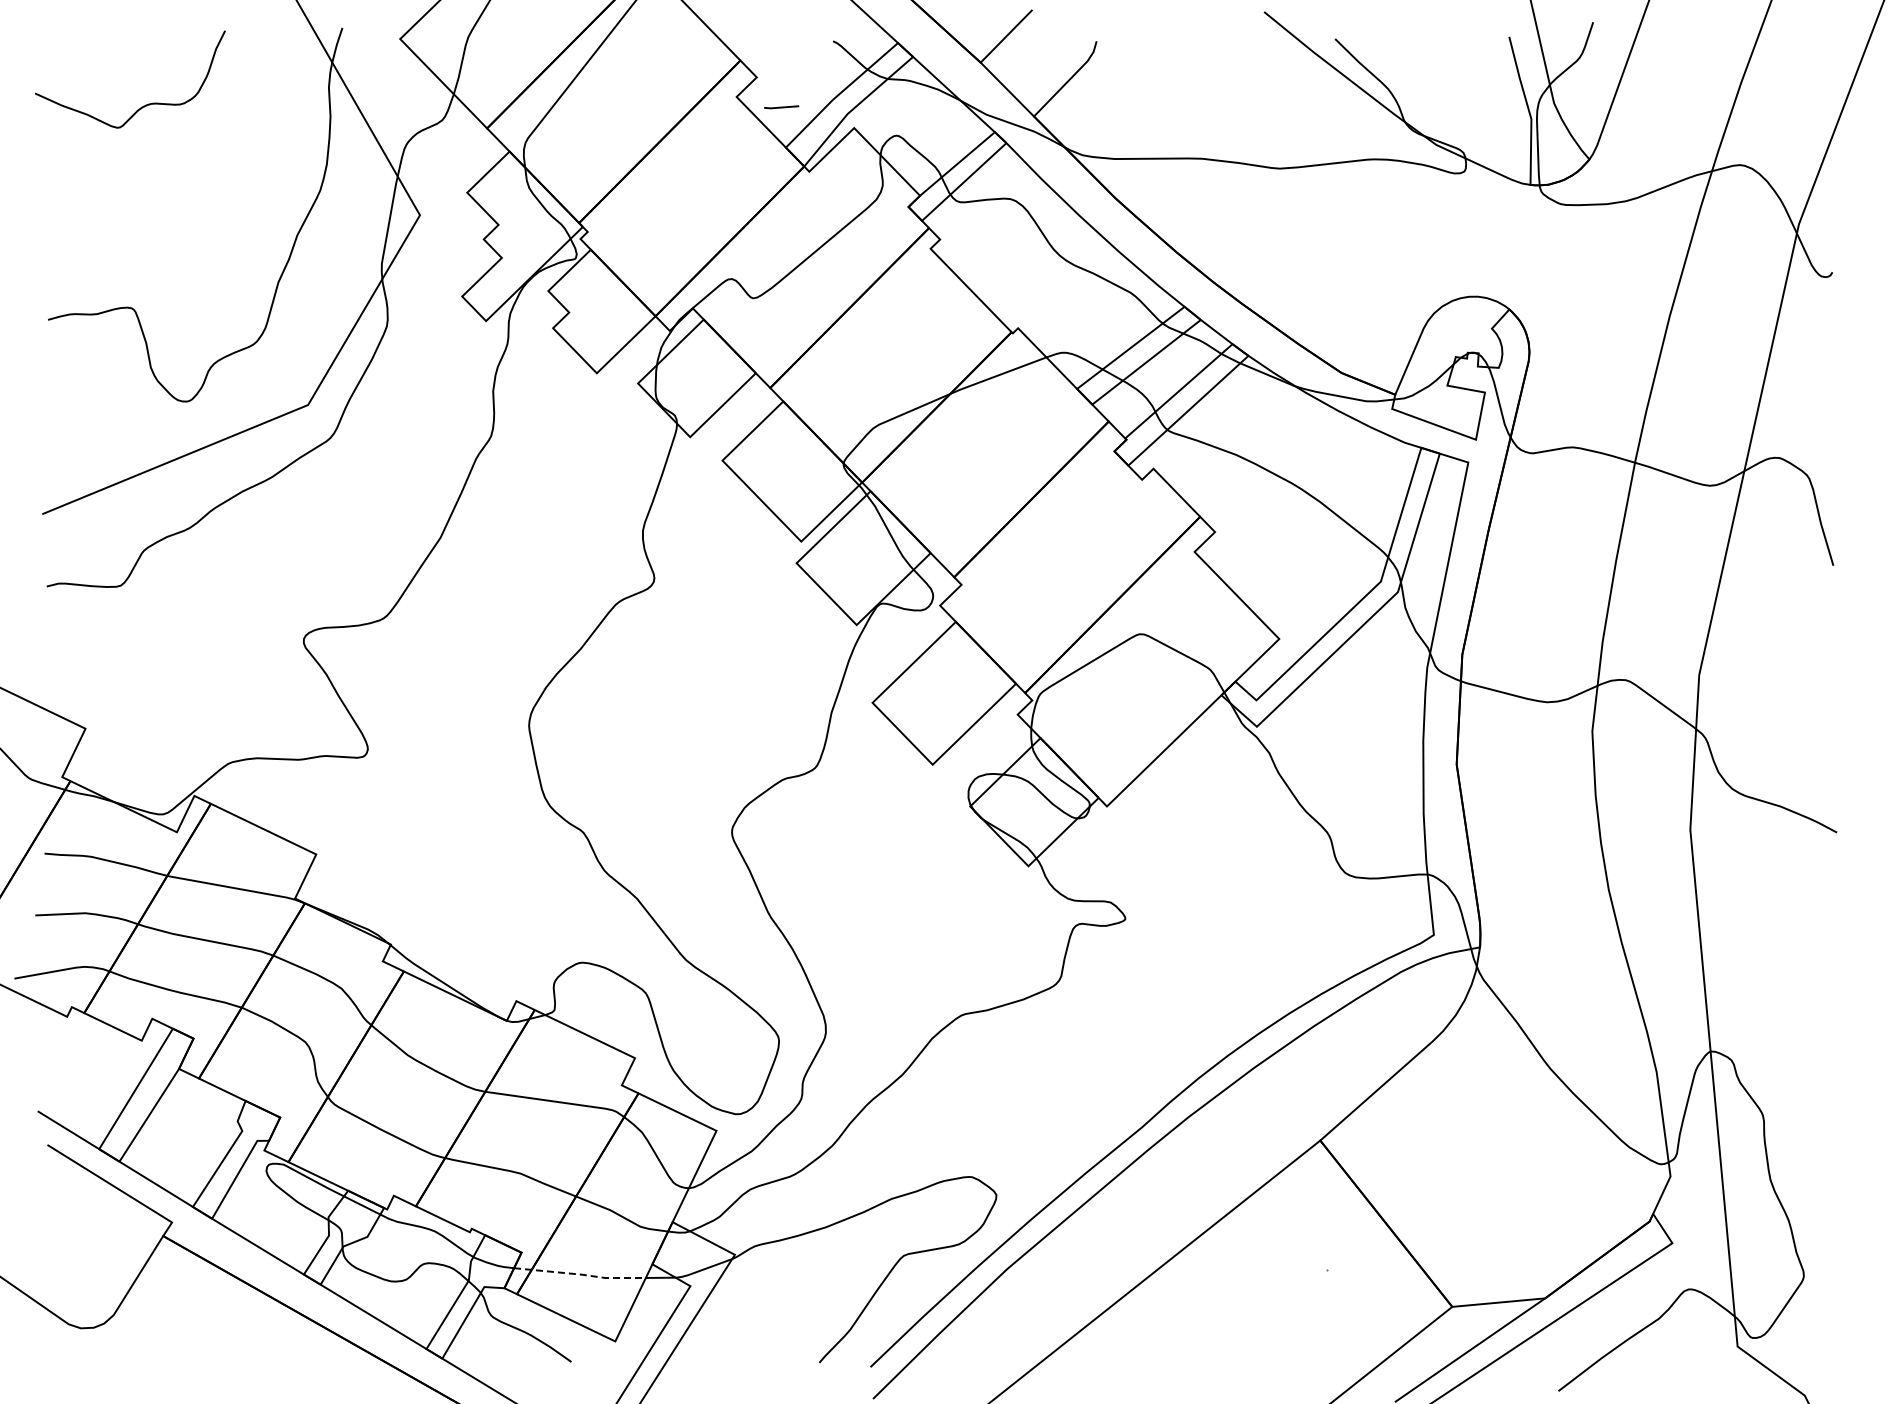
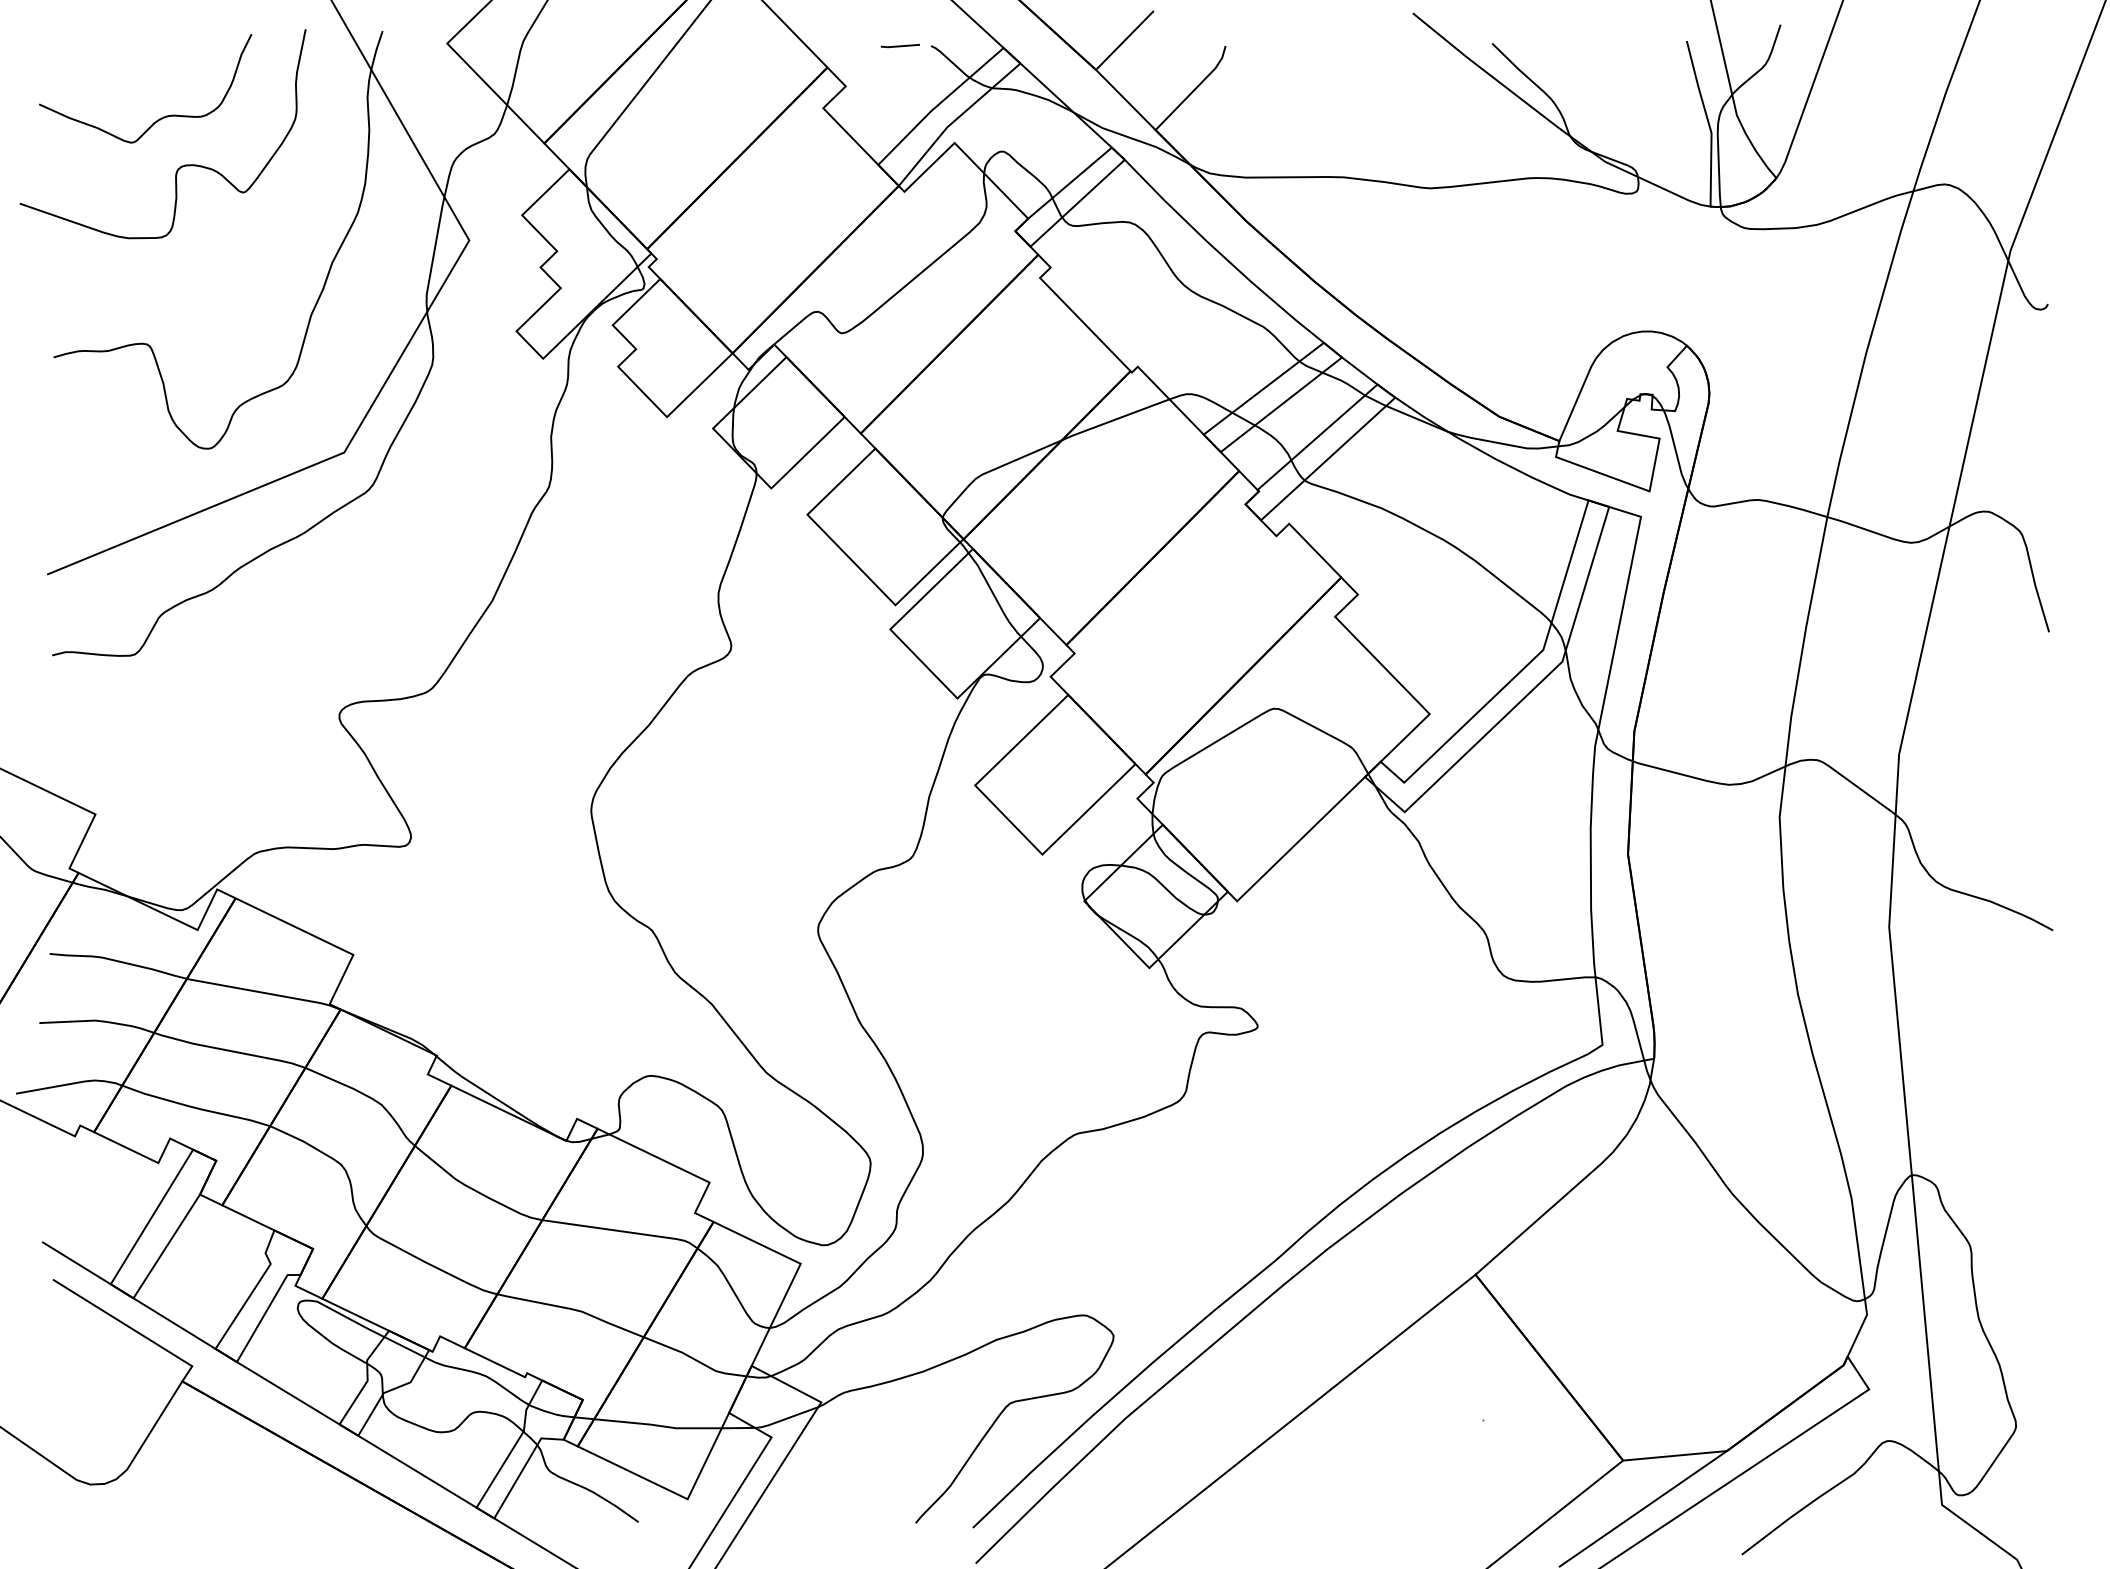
line: (781, 107) -> (900, 46), moved
curve: (161, 148) -> (180, 165), added
line: (580, 1274) -> (648, 1424), dashed -> solid

